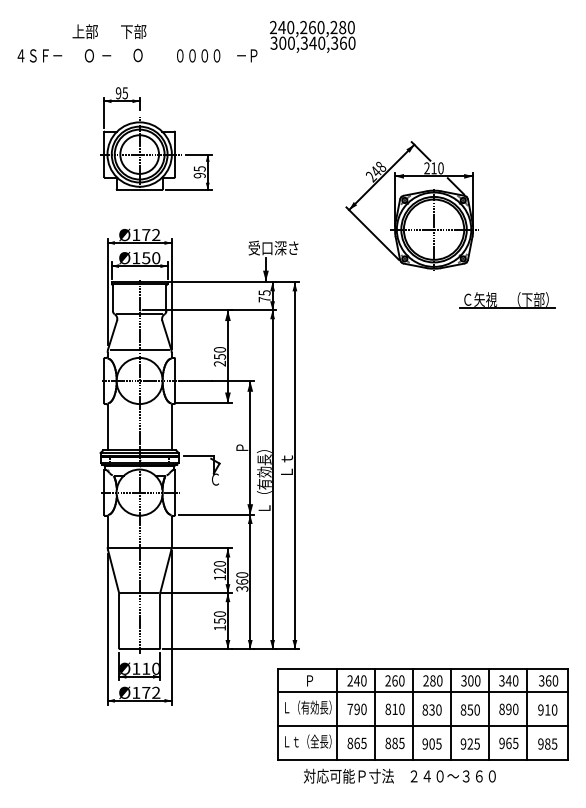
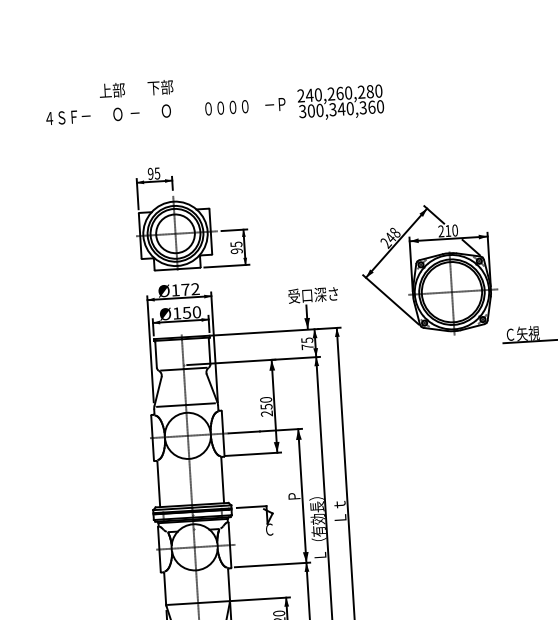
text: (312, 36) -> (340, 102), moved
part: (156, 138) -> (191, 216), moved
part: (411, 205) -> (427, 269), moved

